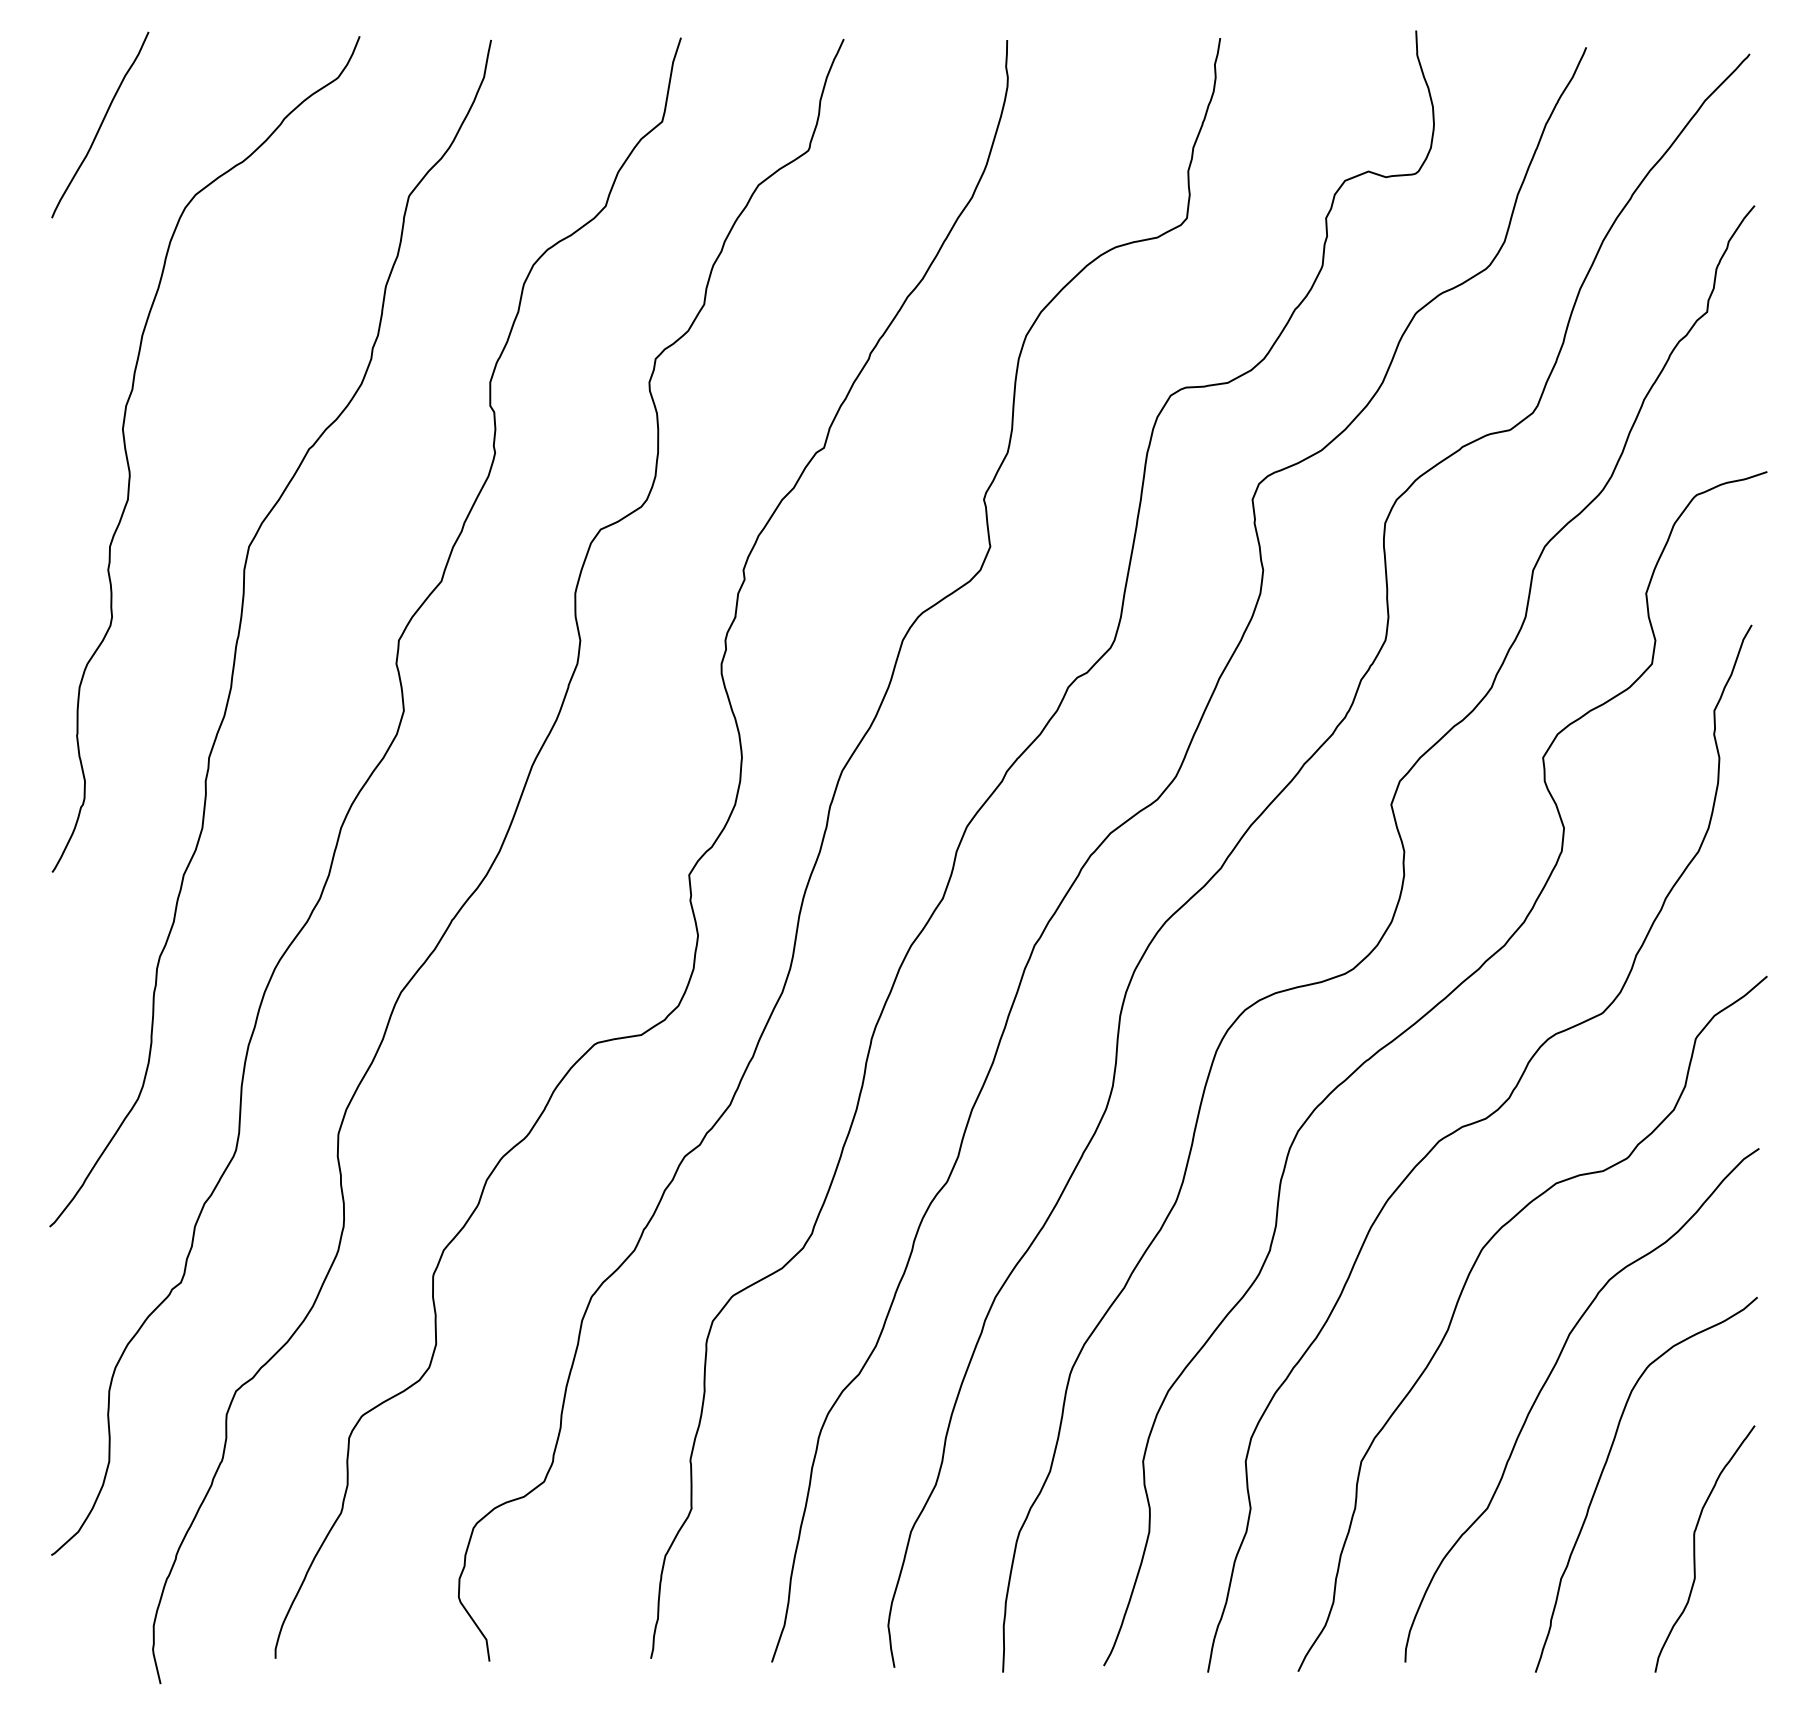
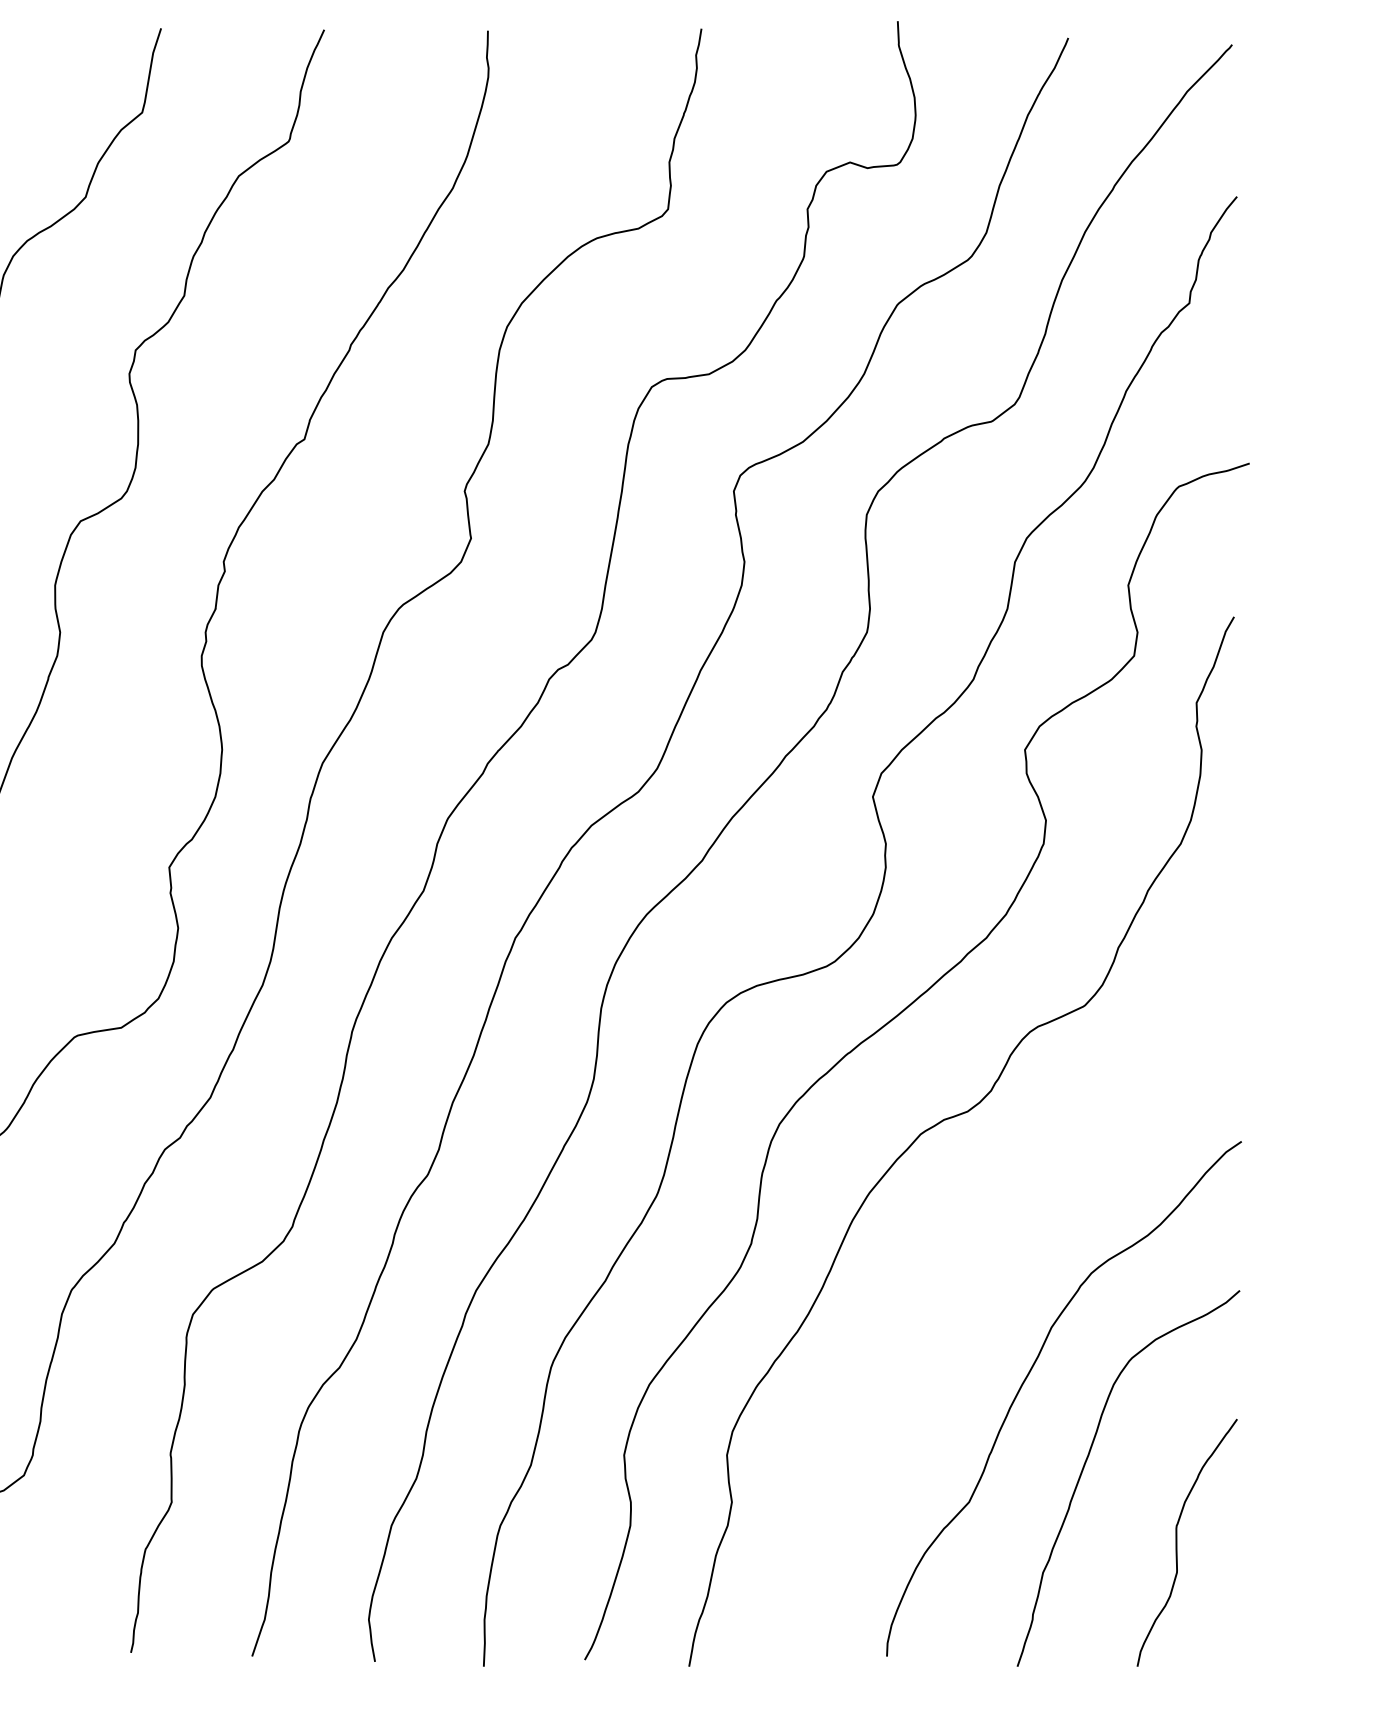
curve: (1461, 1295) -> (943, 1288), removed

